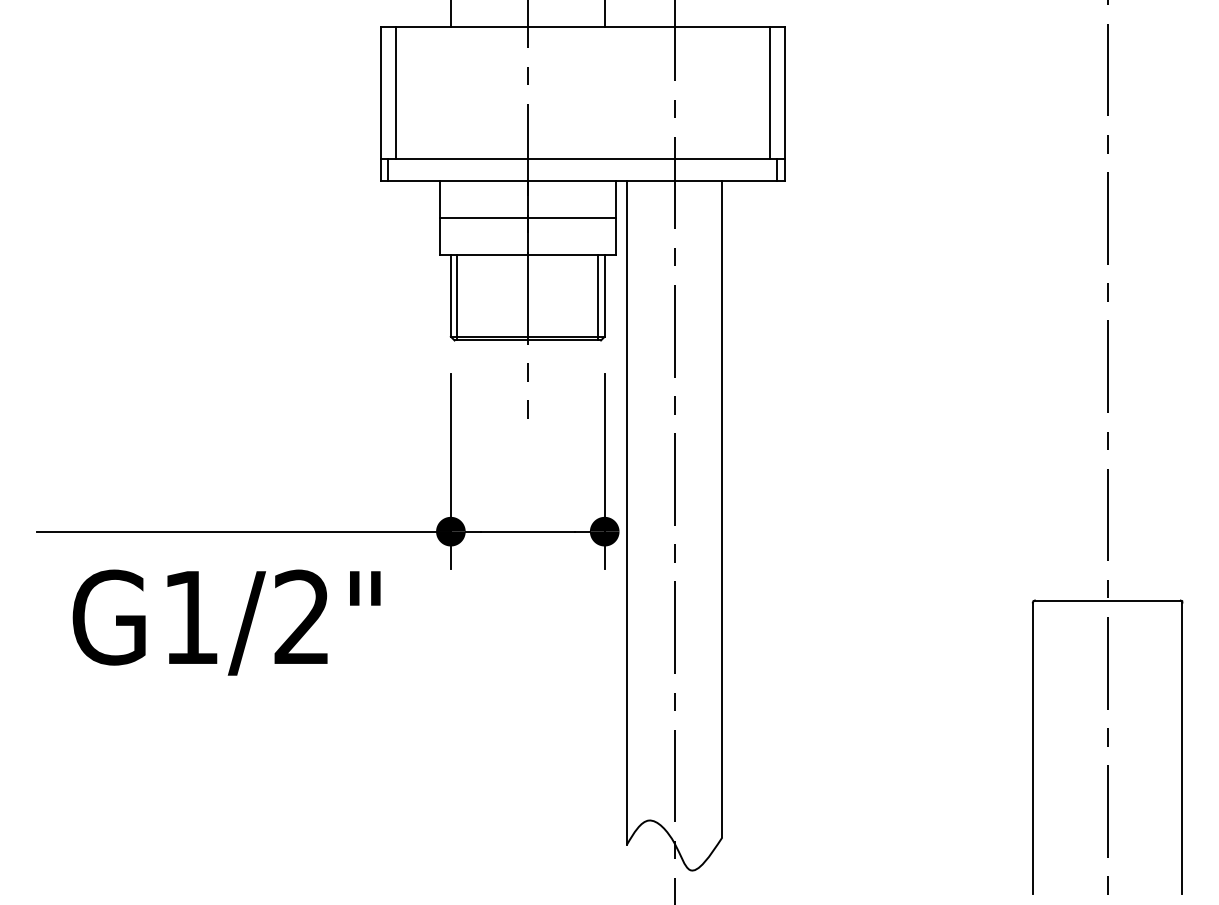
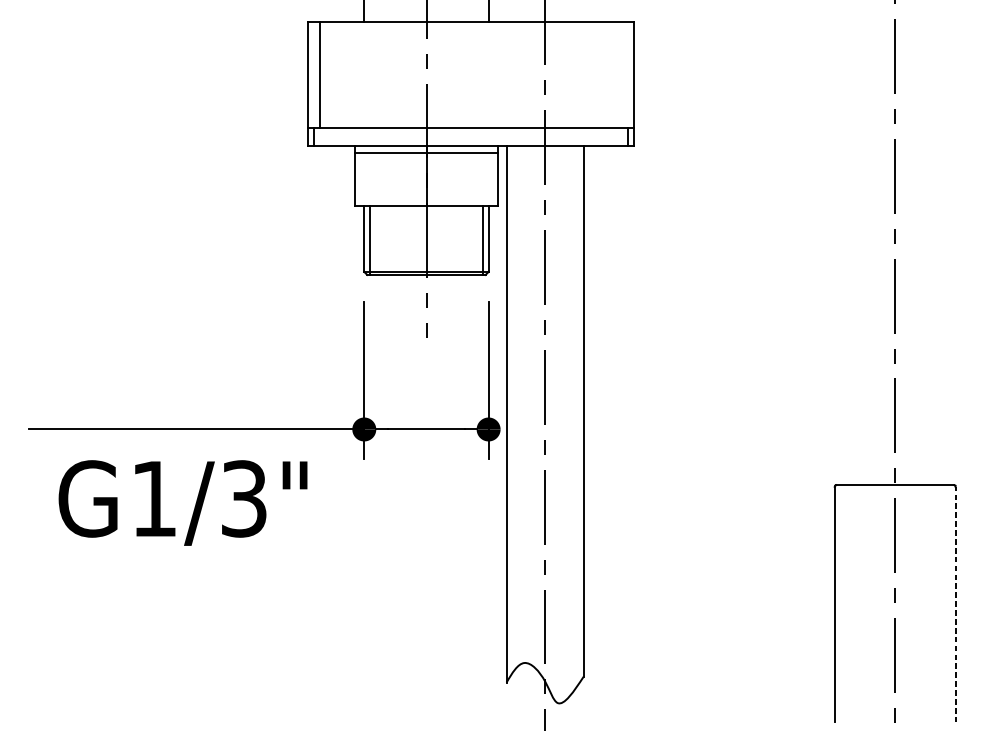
line: (770, 92) -> (622, 74), removed
line: (527, 217) -> (426, 152), moved
text: (301, 617) -> (243, 498), G1/2" -> G1/3"
line: (1182, 748) -> (955, 604), solid -> dashed

